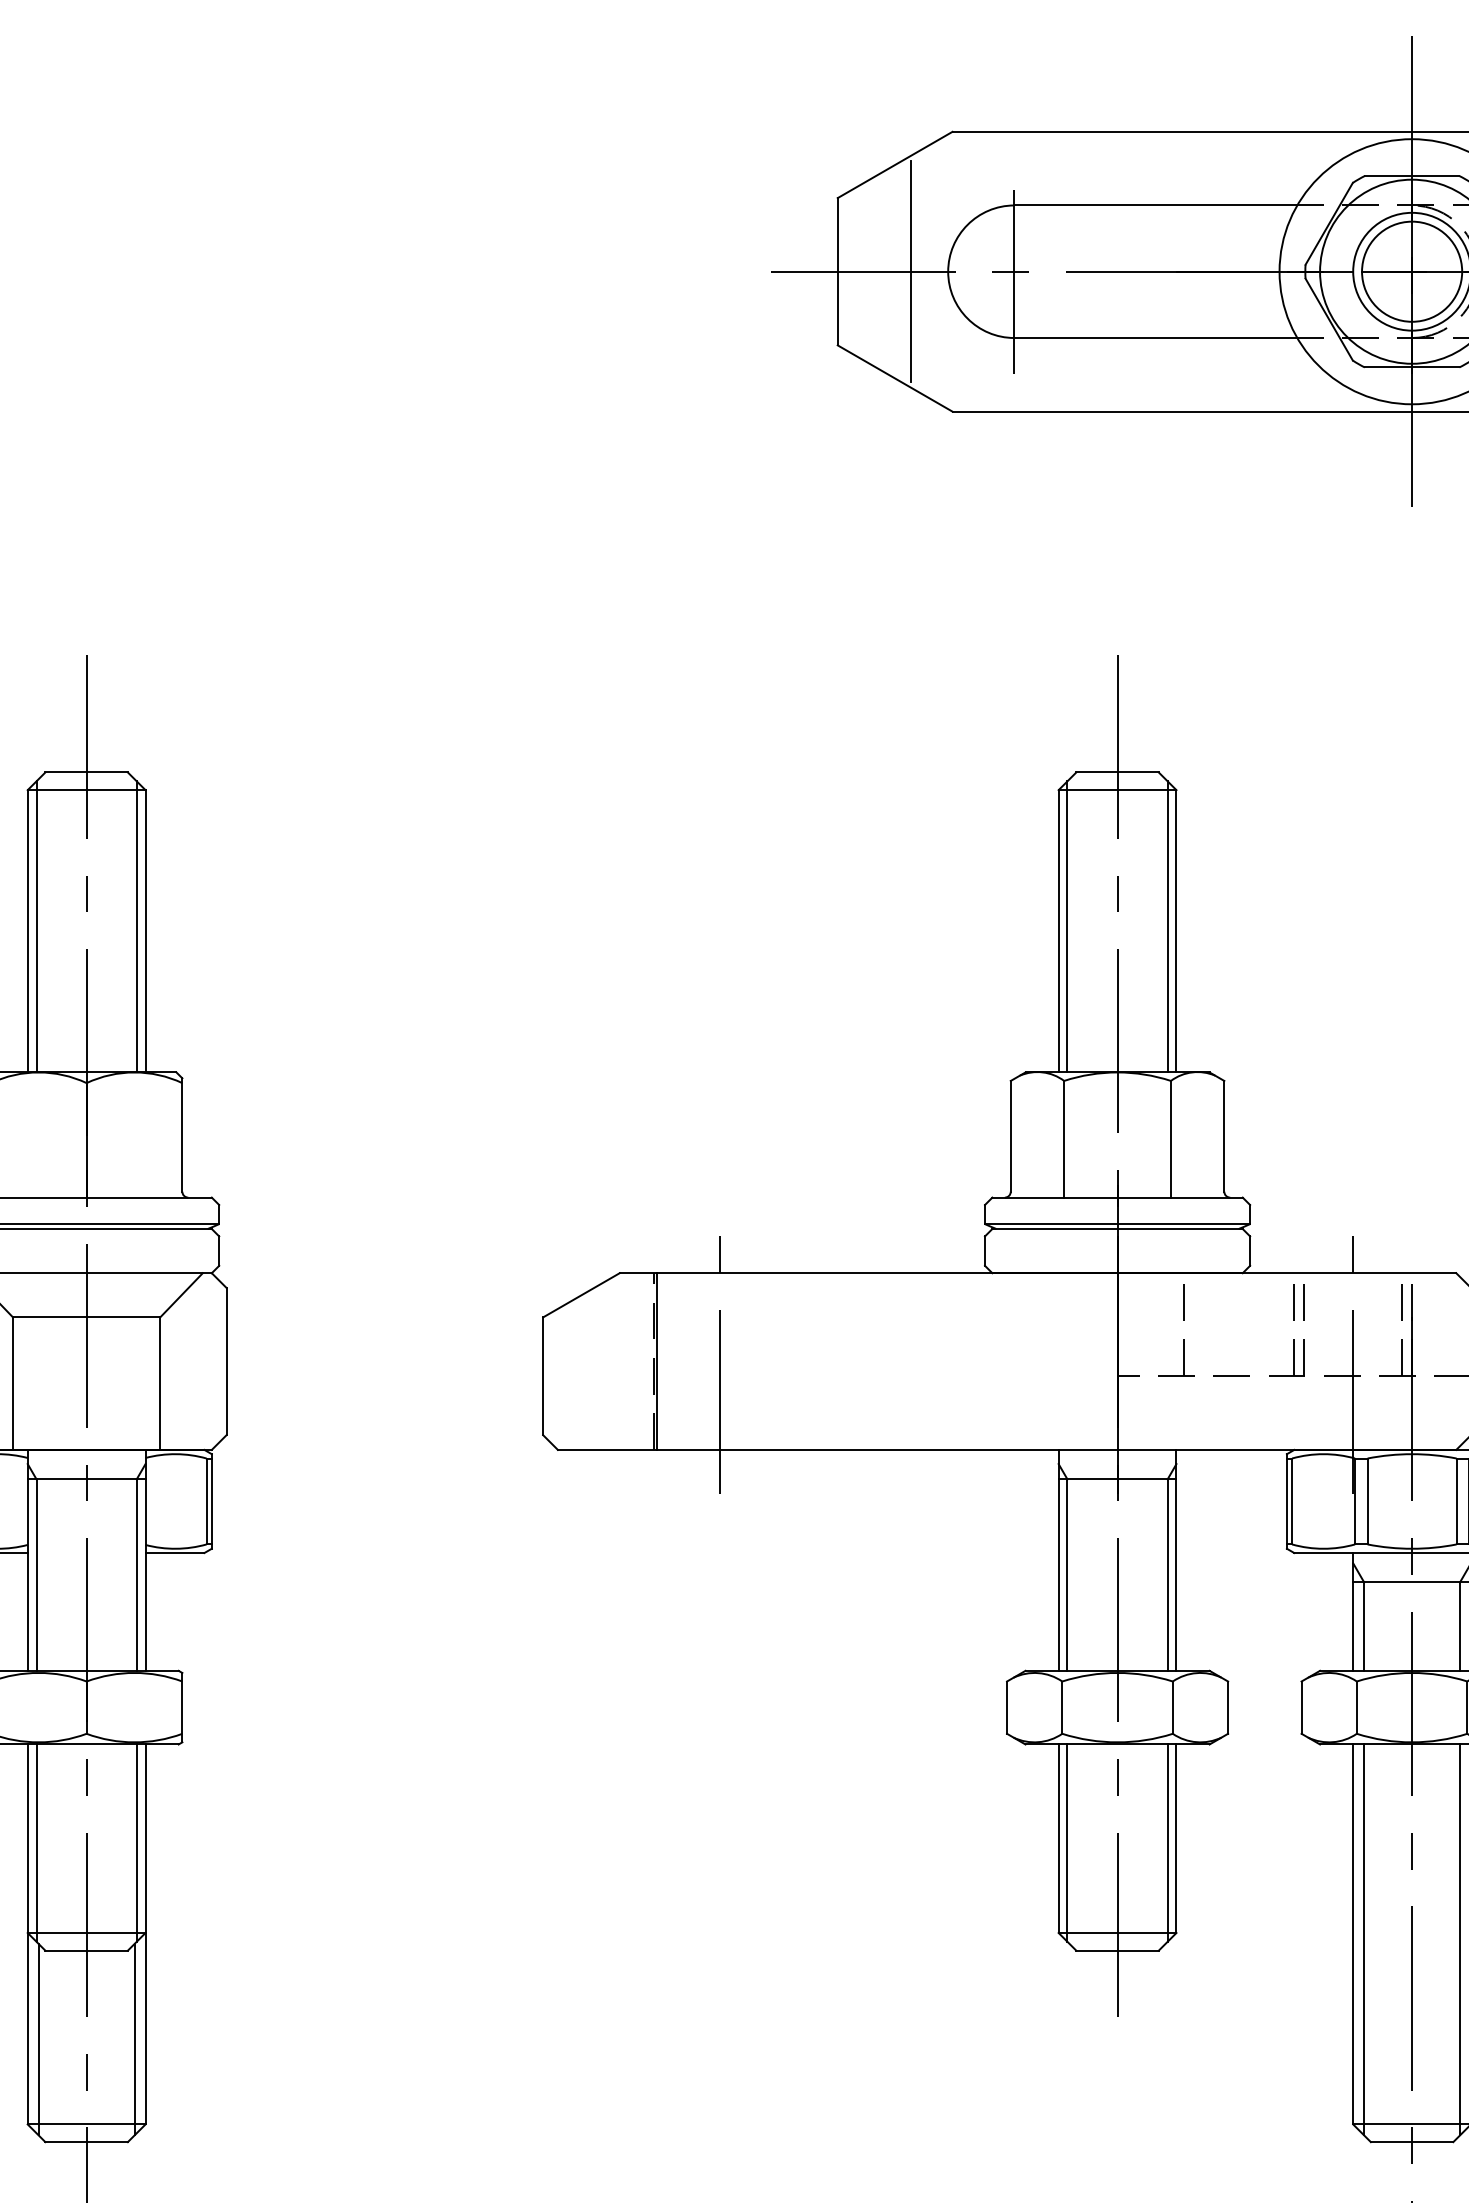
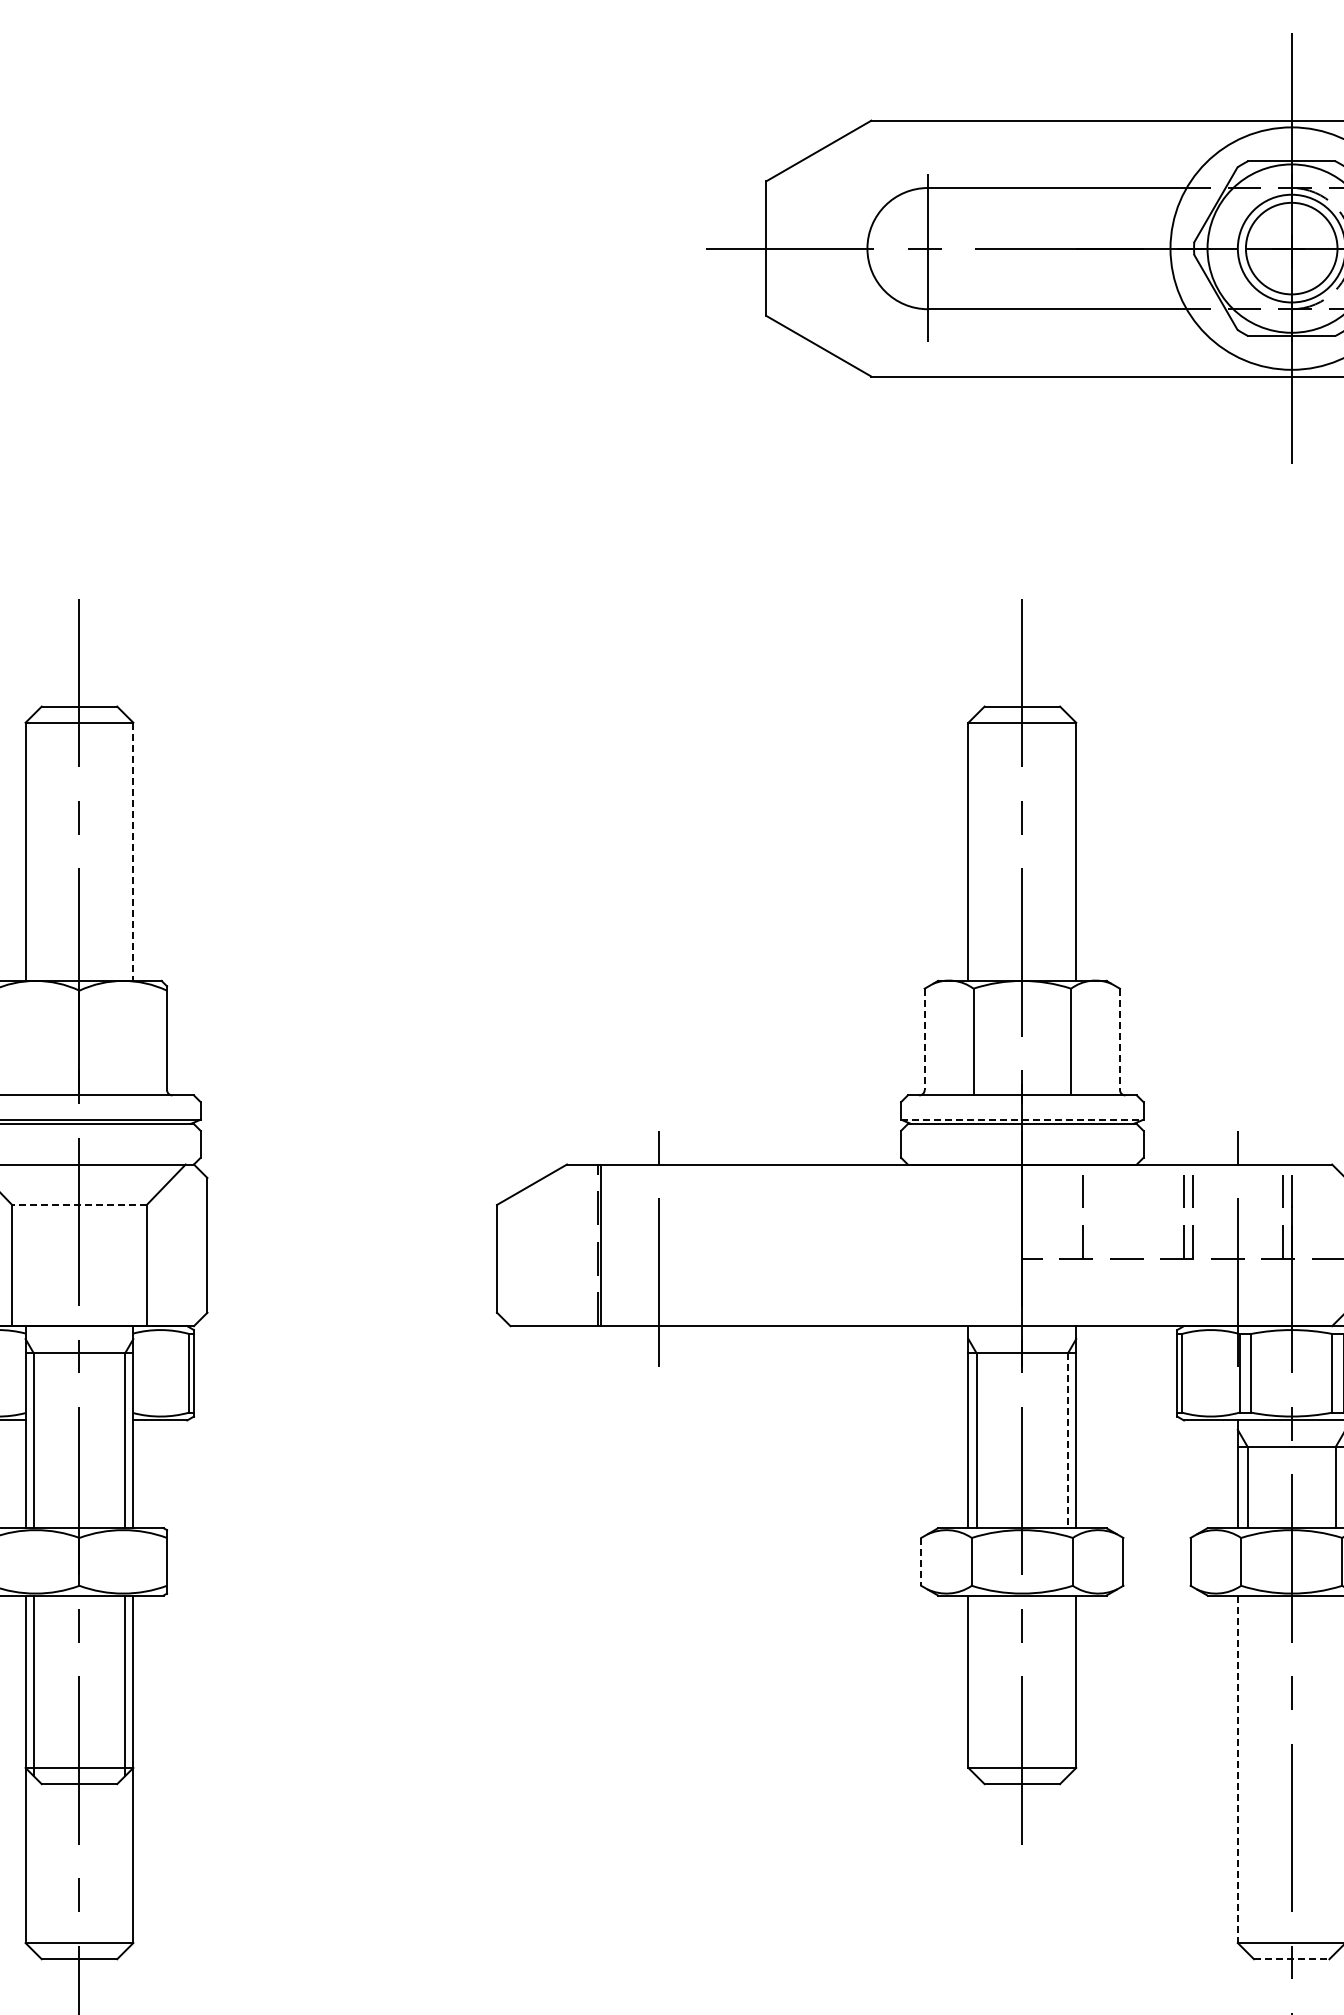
line: (911, 271) -> (833, 248), removed
line: (36, 926) -> (33, 847), removed
line: (136, 926) -> (125, 847), removed
line: (1067, 926) -> (976, 847), removed
line: (1168, 926) -> (1068, 847), removed
line: (145, 932) -> (133, 852), solid -> dashed
line: (1010, 1136) -> (924, 1039), solid -> dashed
line: (1223, 1136) -> (1119, 1039), solid -> dashed
line: (1117, 1223) -> (1022, 1119), solid -> dashed
line: (85, 1316) -> (78, 1204), solid -> dashed
line: (1168, 1574) -> (1068, 1440), solid -> dashed
line: (1007, 1707) -> (921, 1561), solid -> dashed
line: (1067, 1842) -> (976, 1685), removed
line: (1168, 1842) -> (1068, 1685), removed
line: (1352, 1934) -> (1237, 1769), solid -> dashed
line: (1363, 1940) -> (1247, 1774), removed
line: (1459, 1940) -> (1335, 1774), removed
line: (38, 2039) -> (35, 1865), removed
line: (134, 2039) -> (123, 1865), removed
line: (1411, 2142) -> (1291, 1959), solid -> dashed

